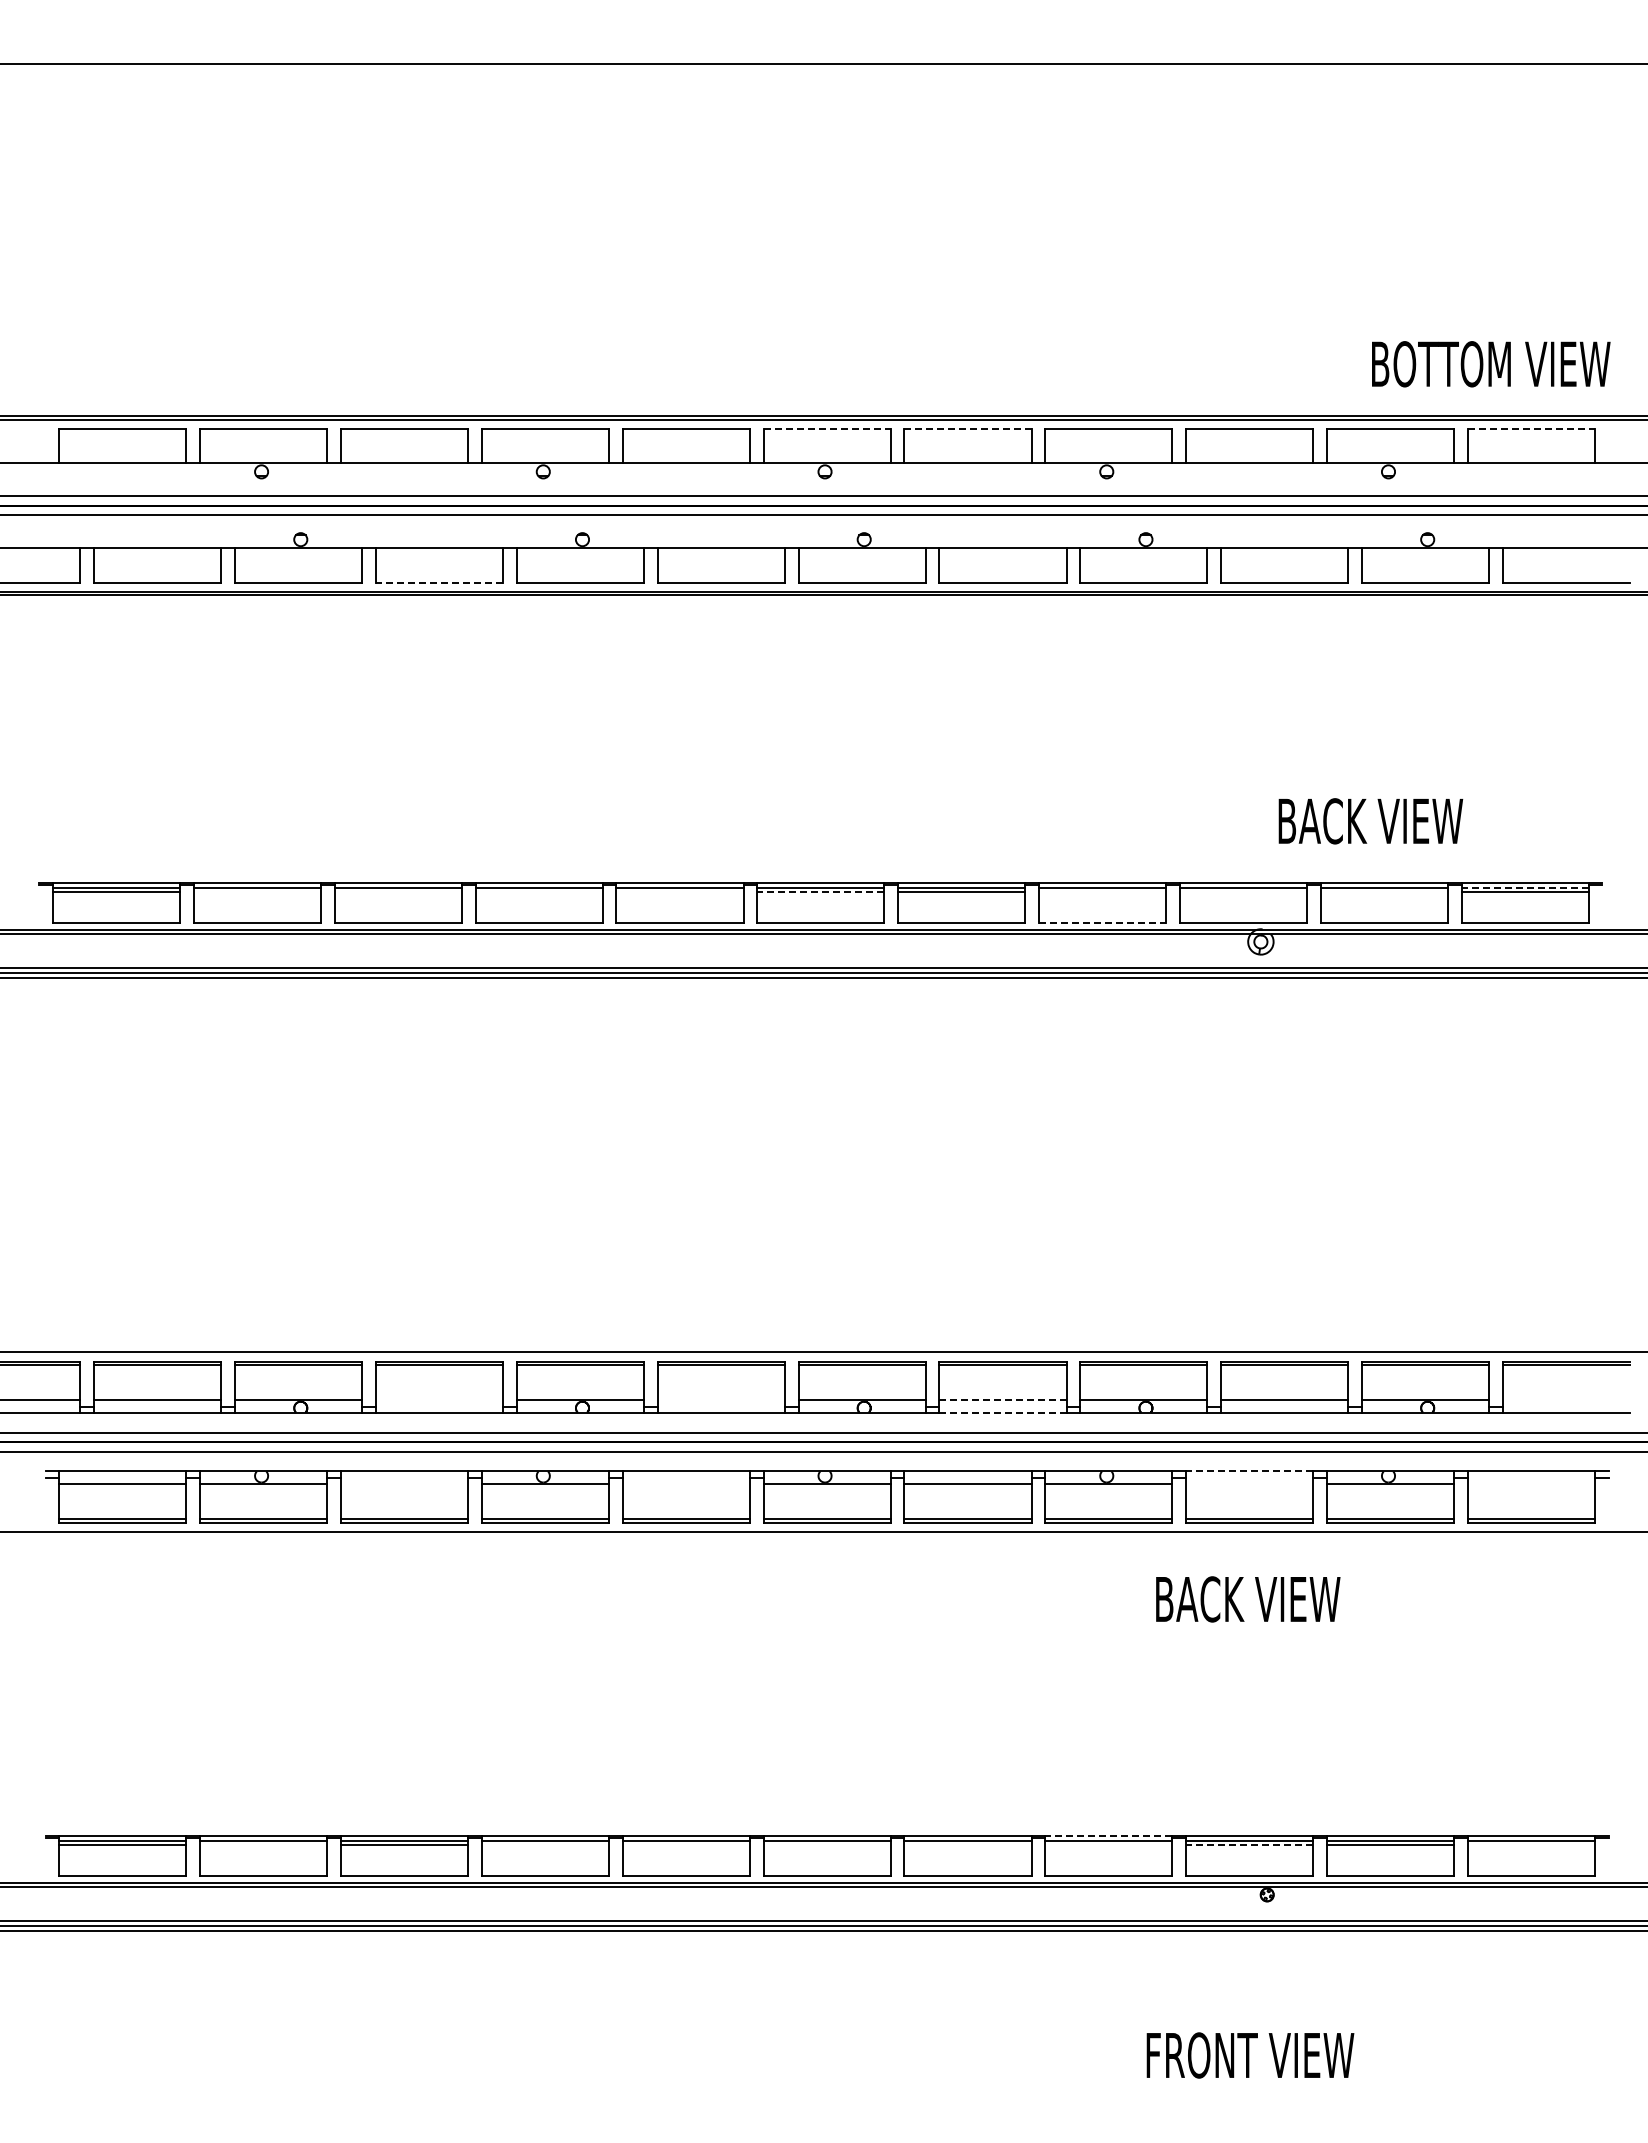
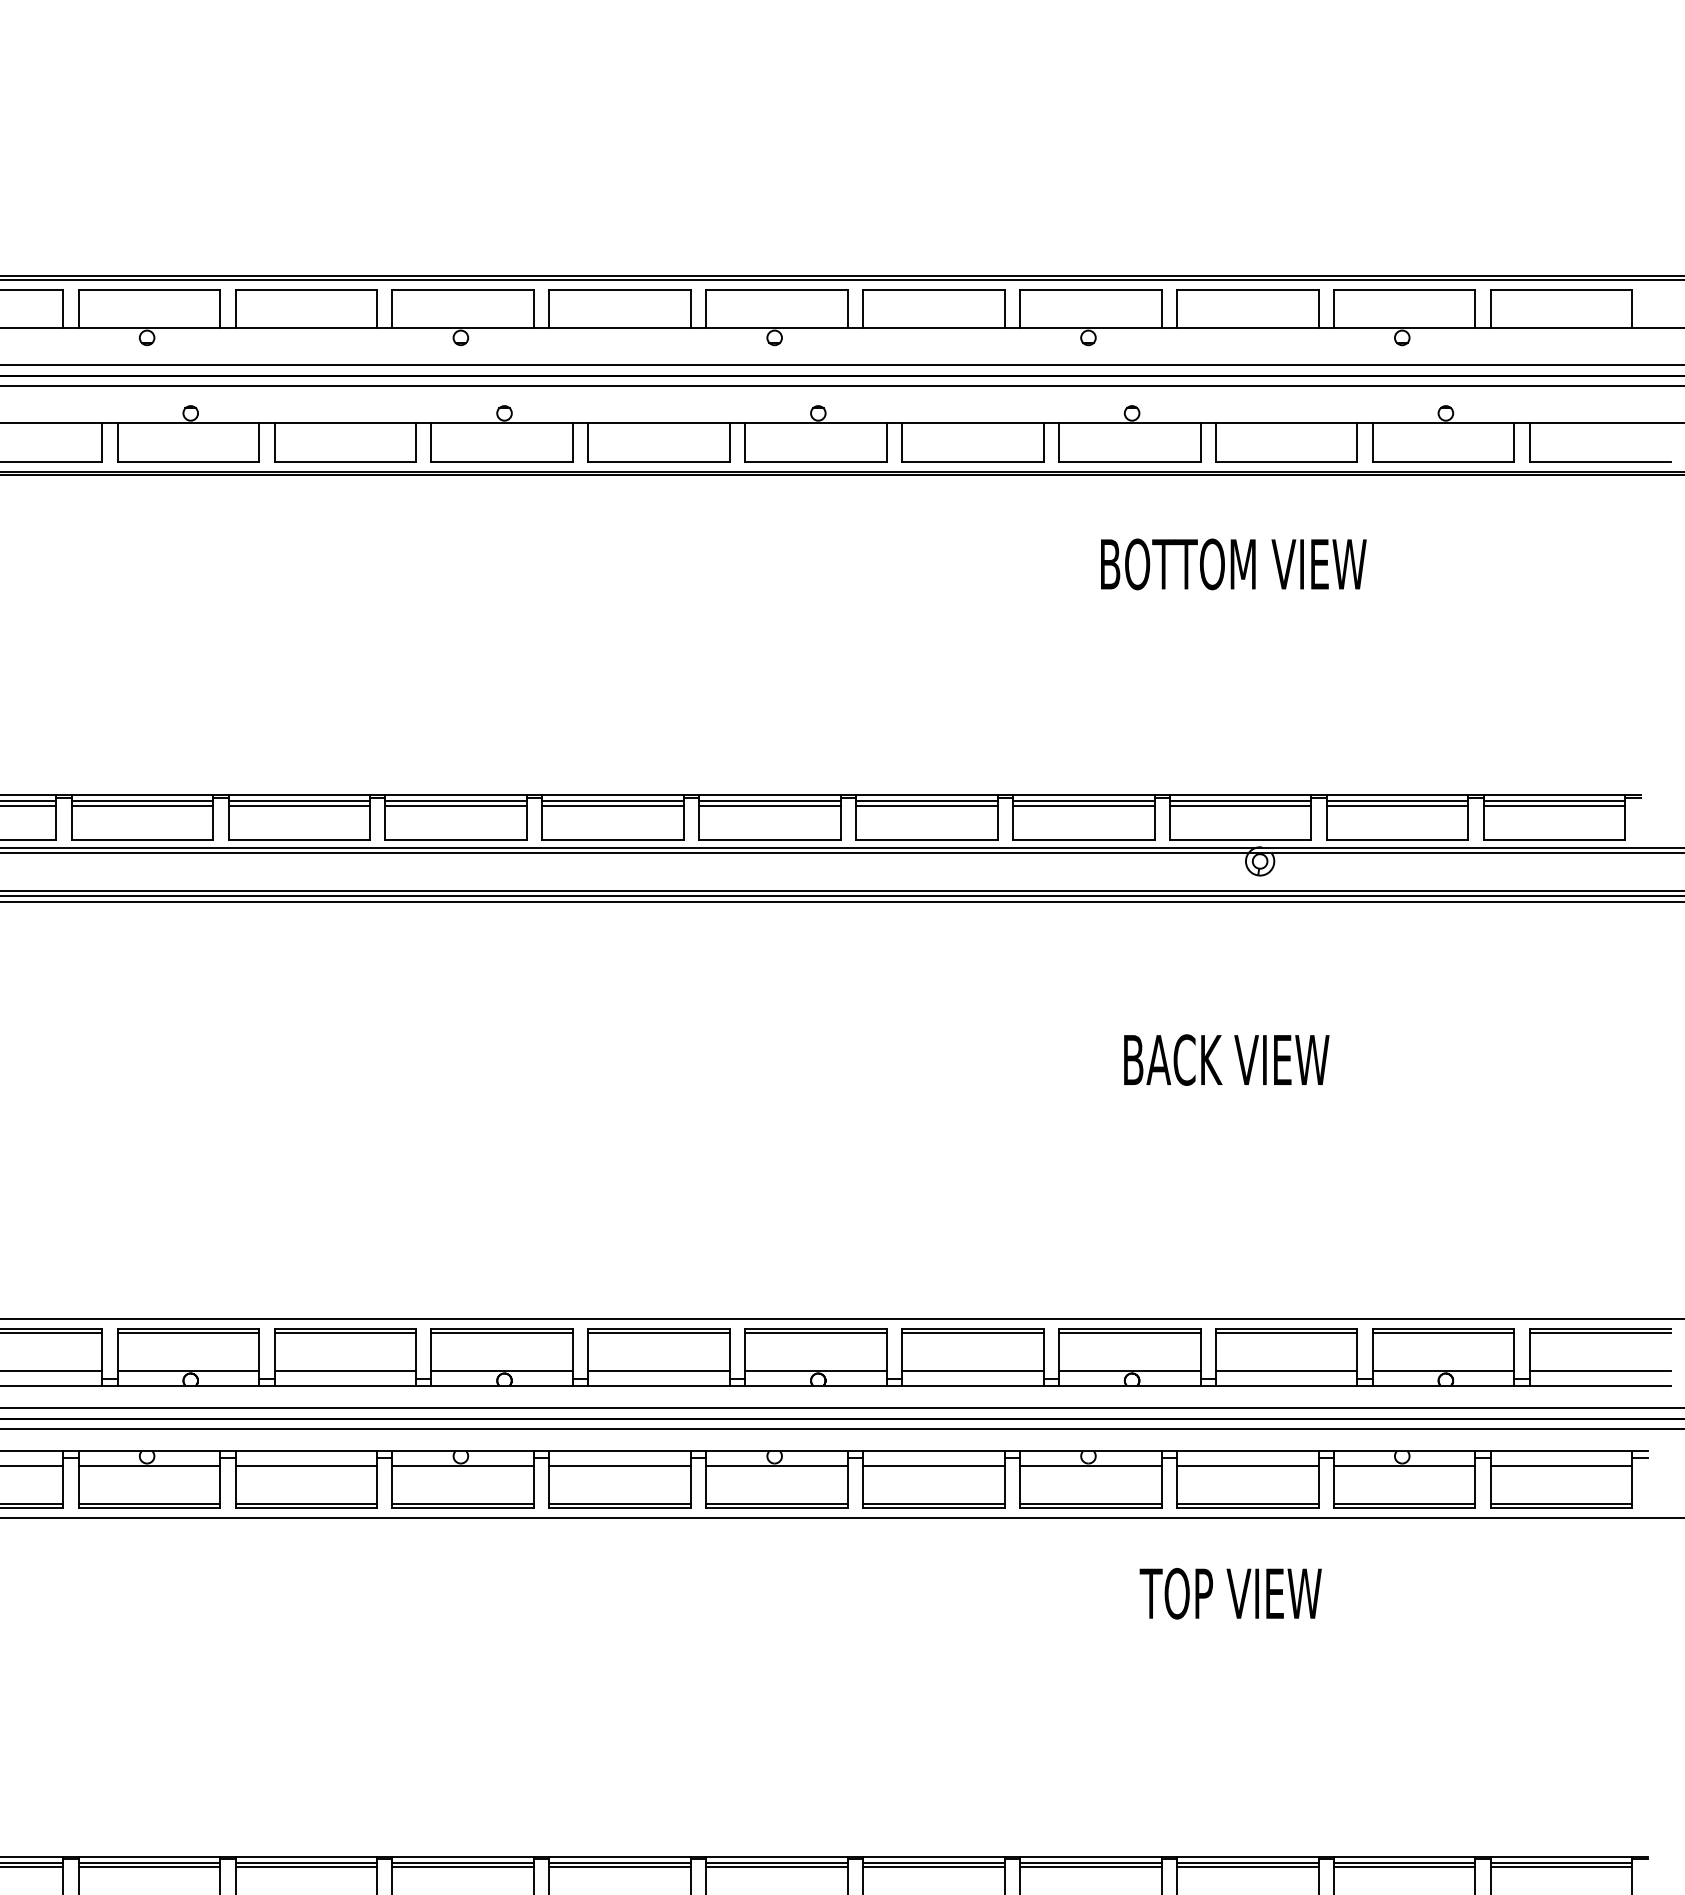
text: (1491, 364) -> (1234, 564), moved
line: (827, 428) -> (777, 289), dashed -> solid
line: (968, 428) -> (934, 289), dashed -> solid
line: (1531, 428) -> (1561, 289), dashed -> solid
line: (439, 582) -> (345, 461), dashed -> solid
text: (1370, 821) -> (1226, 1060), moved
line: (1525, 887) -> (1554, 800), dashed -> solid
line: (256, 892) -> (141, 806), added
line: (397, 892) -> (298, 806), added
line: (538, 892) -> (455, 806), added
line: (679, 892) -> (612, 806), added
line: (820, 892) -> (769, 806), dashed -> solid
line: (1102, 892) -> (1083, 806), added
line: (1242, 892) -> (1239, 806), added
line: (1383, 892) -> (1396, 806), added
line: (1102, 922) -> (1083, 839), dashed -> solid
line: (439, 1399) -> (345, 1371), added
line: (720, 1399) -> (658, 1371), added
line: (1002, 1399) -> (972, 1371), dashed -> solid
line: (1565, 1399) -> (1599, 1371), added
line: (1002, 1412) -> (972, 1385), dashed -> solid
line: (1249, 1471) -> (1247, 1451), dashed -> solid
line: (404, 1484) -> (306, 1465), added
line: (685, 1484) -> (619, 1465), added
line: (1249, 1484) -> (1247, 1465), added
line: (1531, 1484) -> (1561, 1465), added
text: (1246, 1599) -> (1244, 1593), BACK VIEW -> TOP VIEW
line: (1108, 1835) -> (1090, 1856), dashed -> solid
line: (263, 1845) -> (149, 1867), added
line: (544, 1845) -> (462, 1867), added
line: (685, 1845) -> (619, 1867), added
line: (826, 1845) -> (776, 1867), added
line: (967, 1845) -> (933, 1867), added
line: (1108, 1845) -> (1090, 1867), added
line: (1249, 1845) -> (1247, 1867), dashed -> solid
line: (1531, 1845) -> (1561, 1867), added

